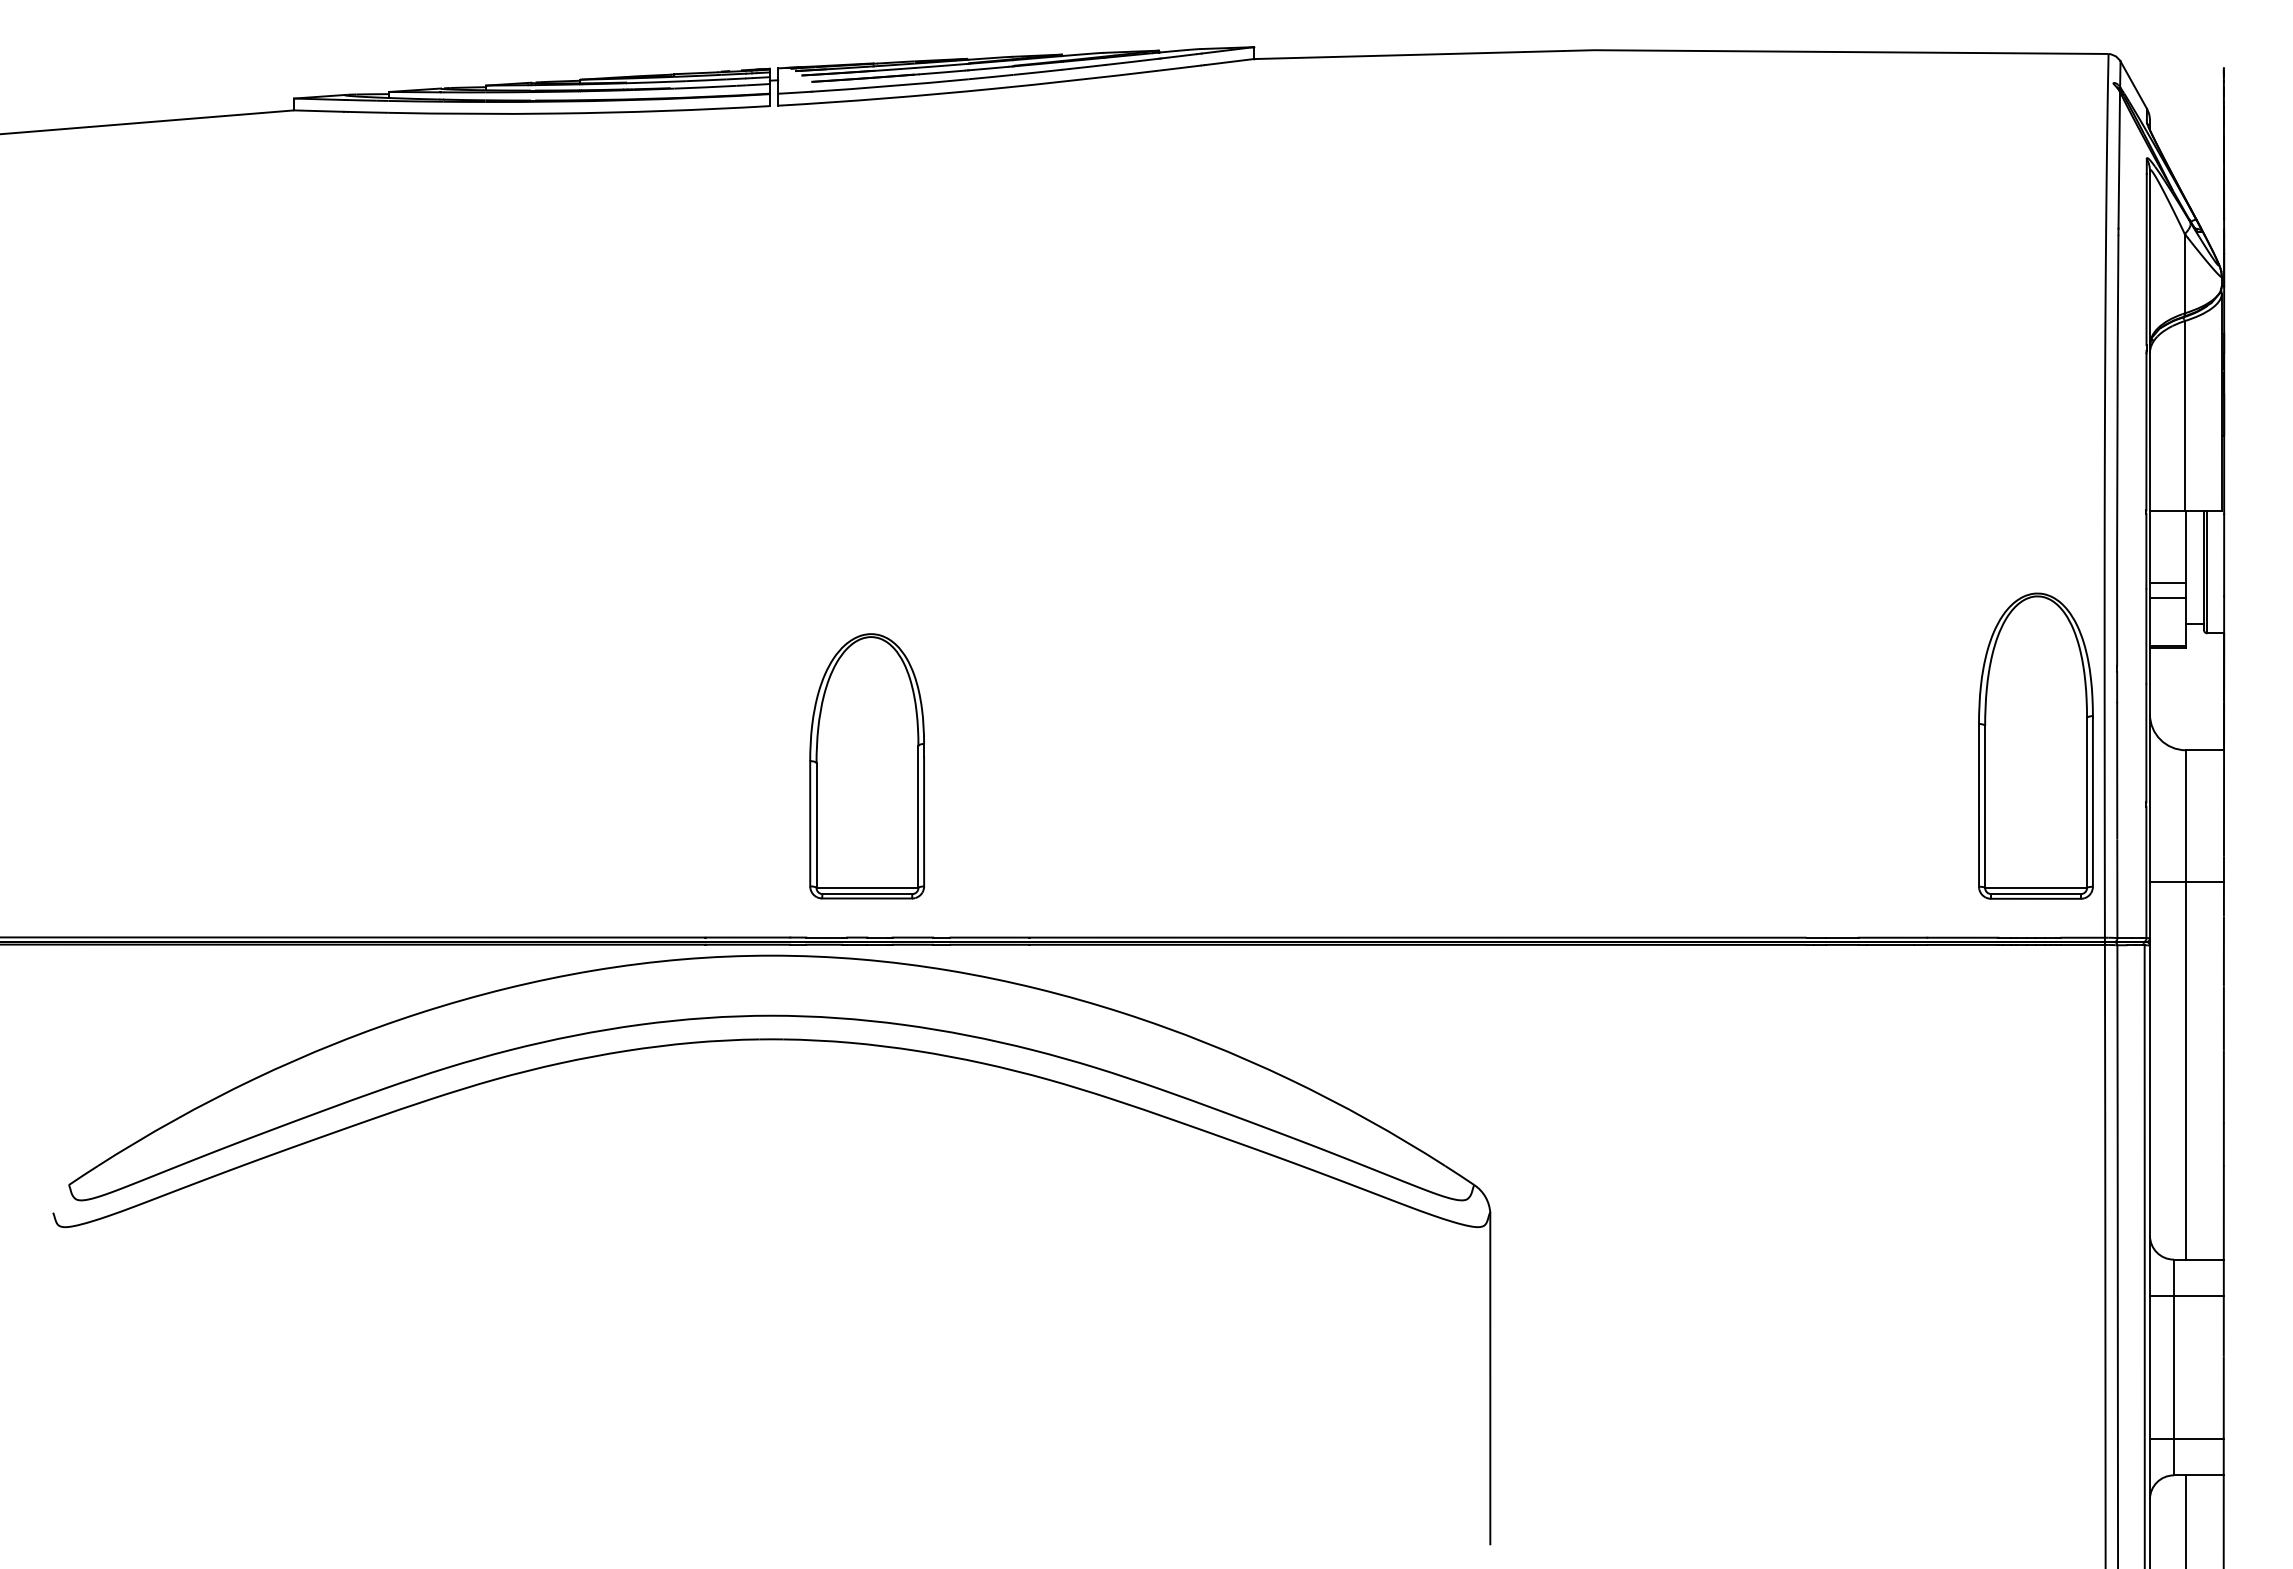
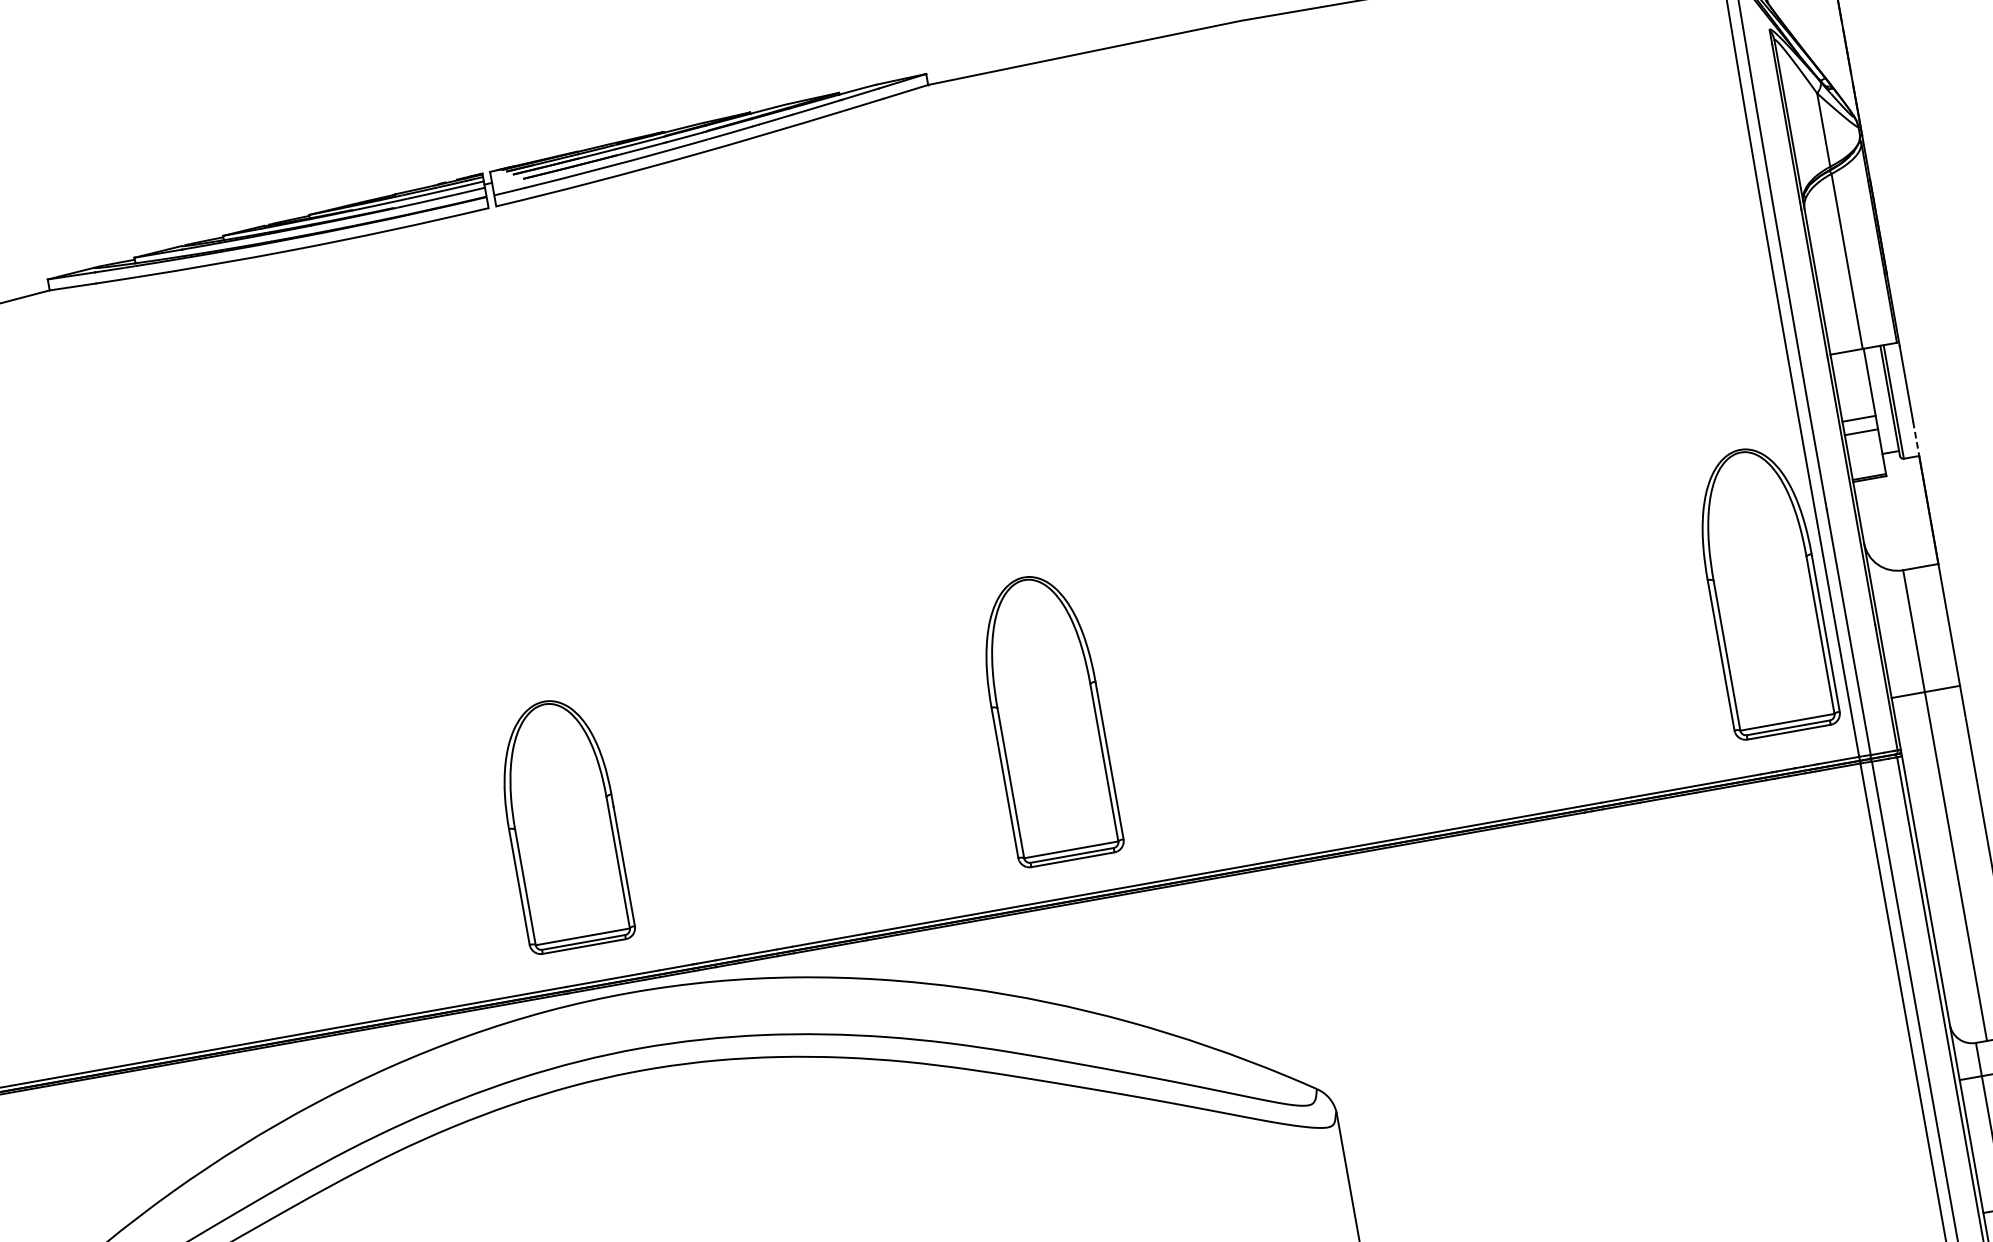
line: (2224, 615) -> (1916, 439), solid -> dashed
part: (1260, 745) -> (1047, 718), added
part: (867, 766) -> (562, 824), moved

